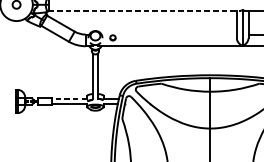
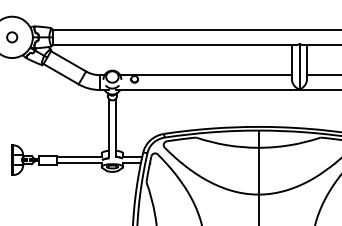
line: (145, 10) -> (175, 44), dashed -> solid
line: (169, 34) -> (206, 75), added
line: (68, 99) -> (78, 157), dashed -> solid

